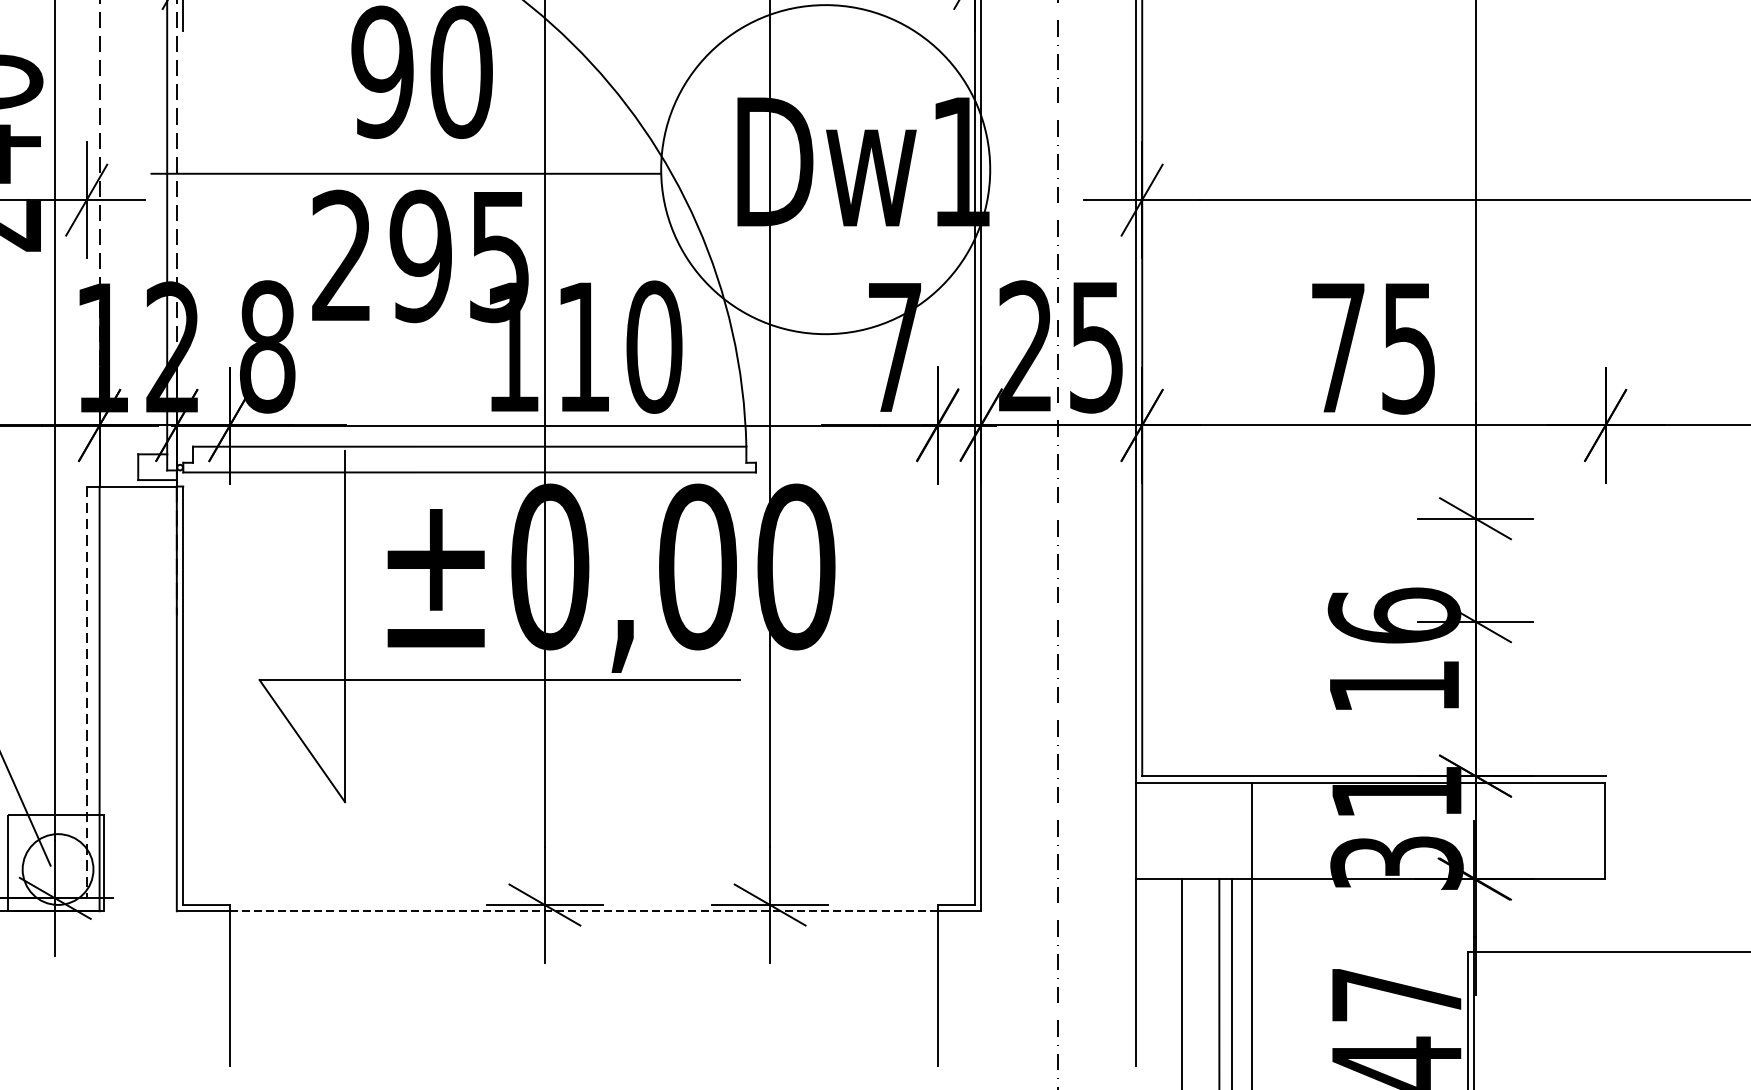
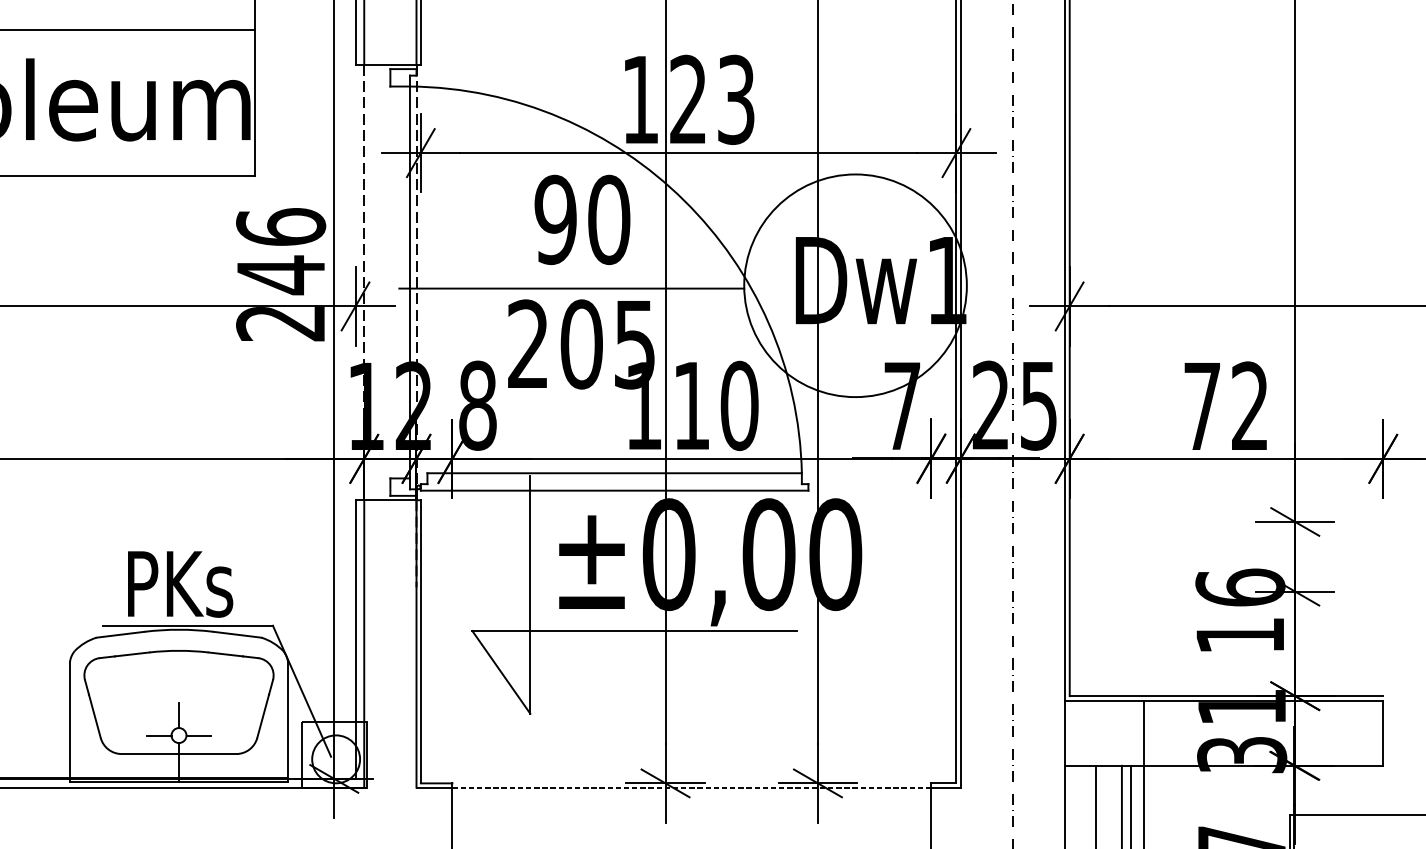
text: (420, 256) -> (581, 344), 295 -> 205
text: (1407, 348) -> (1249, 406), 75 -> 72
line: (86, 693) -> (355, 640), dashed -> solid

